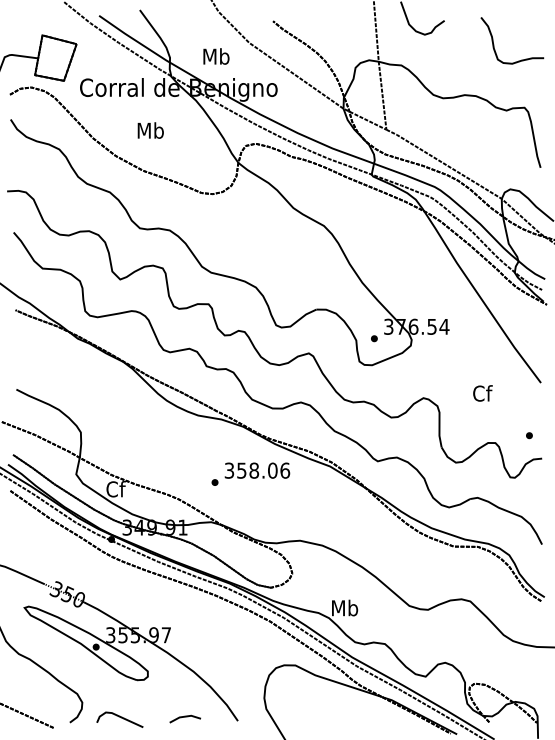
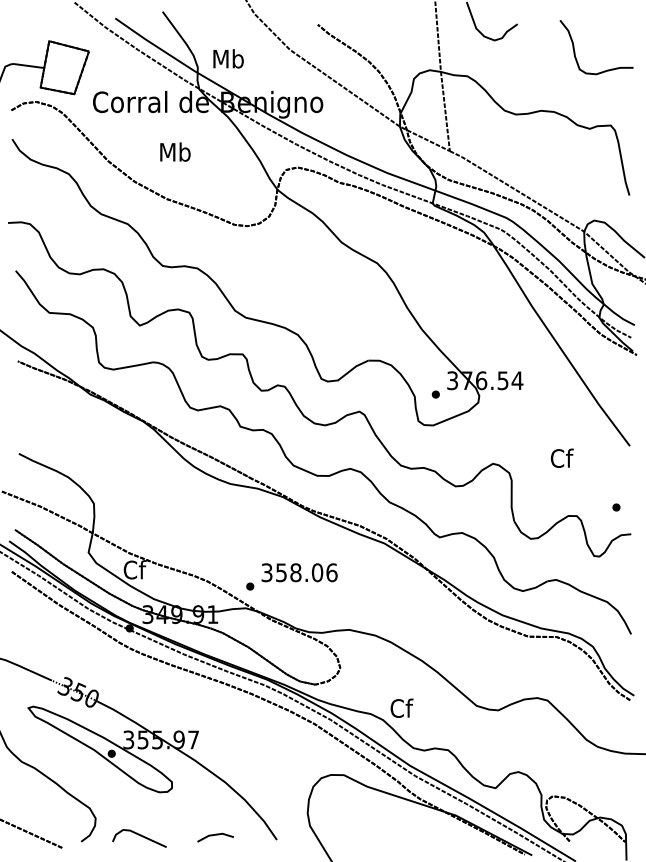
text: (216, 56) -> (228, 58), moved
text: (250, 473) -> (291, 576), moved
text: (345, 607) -> (402, 707), Mb -> Cf

